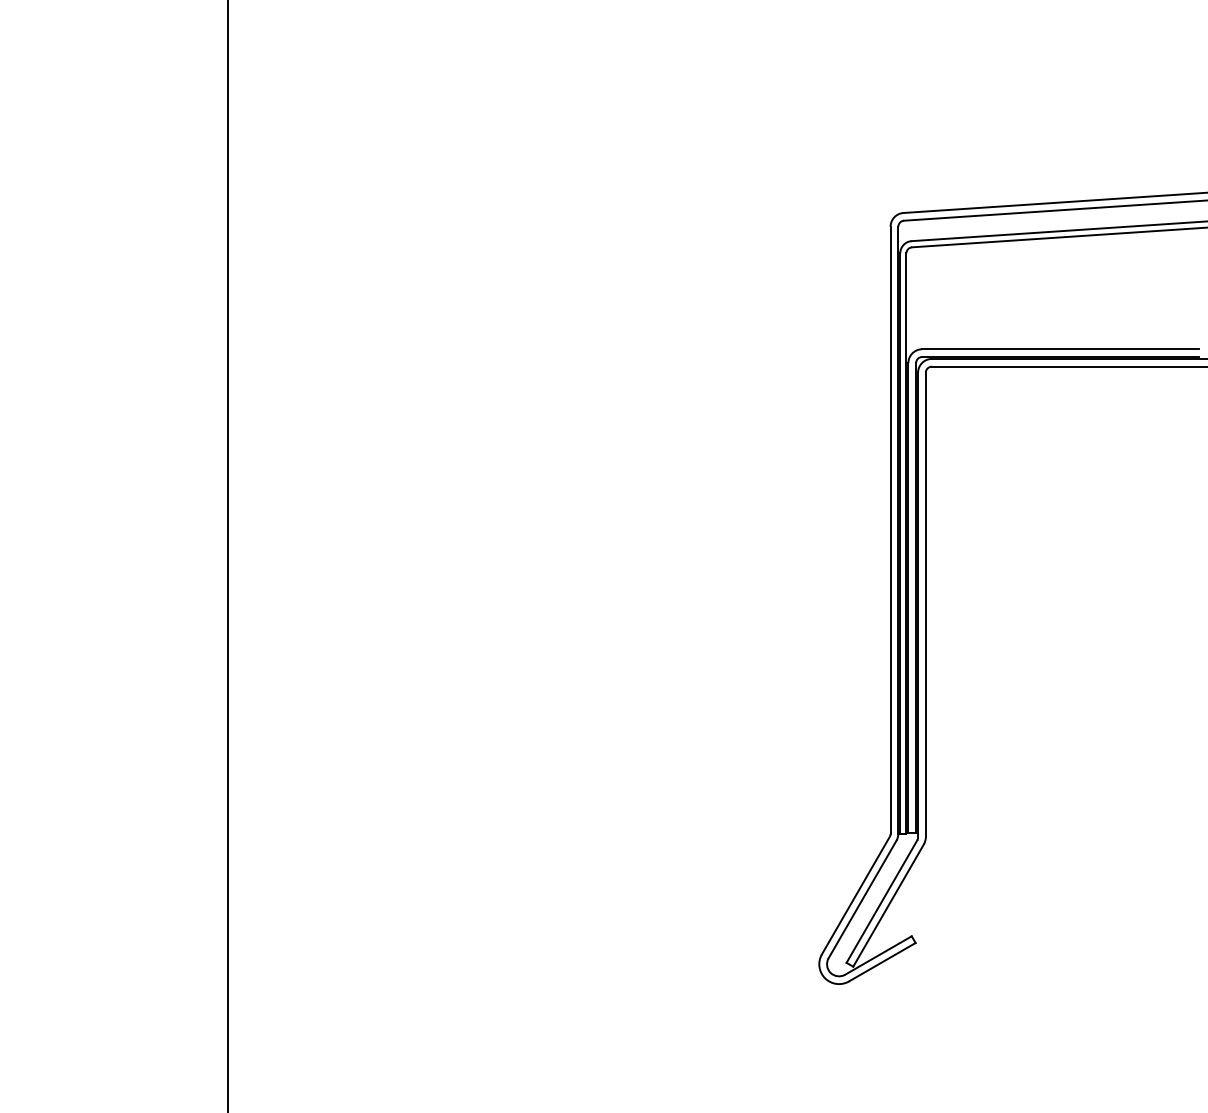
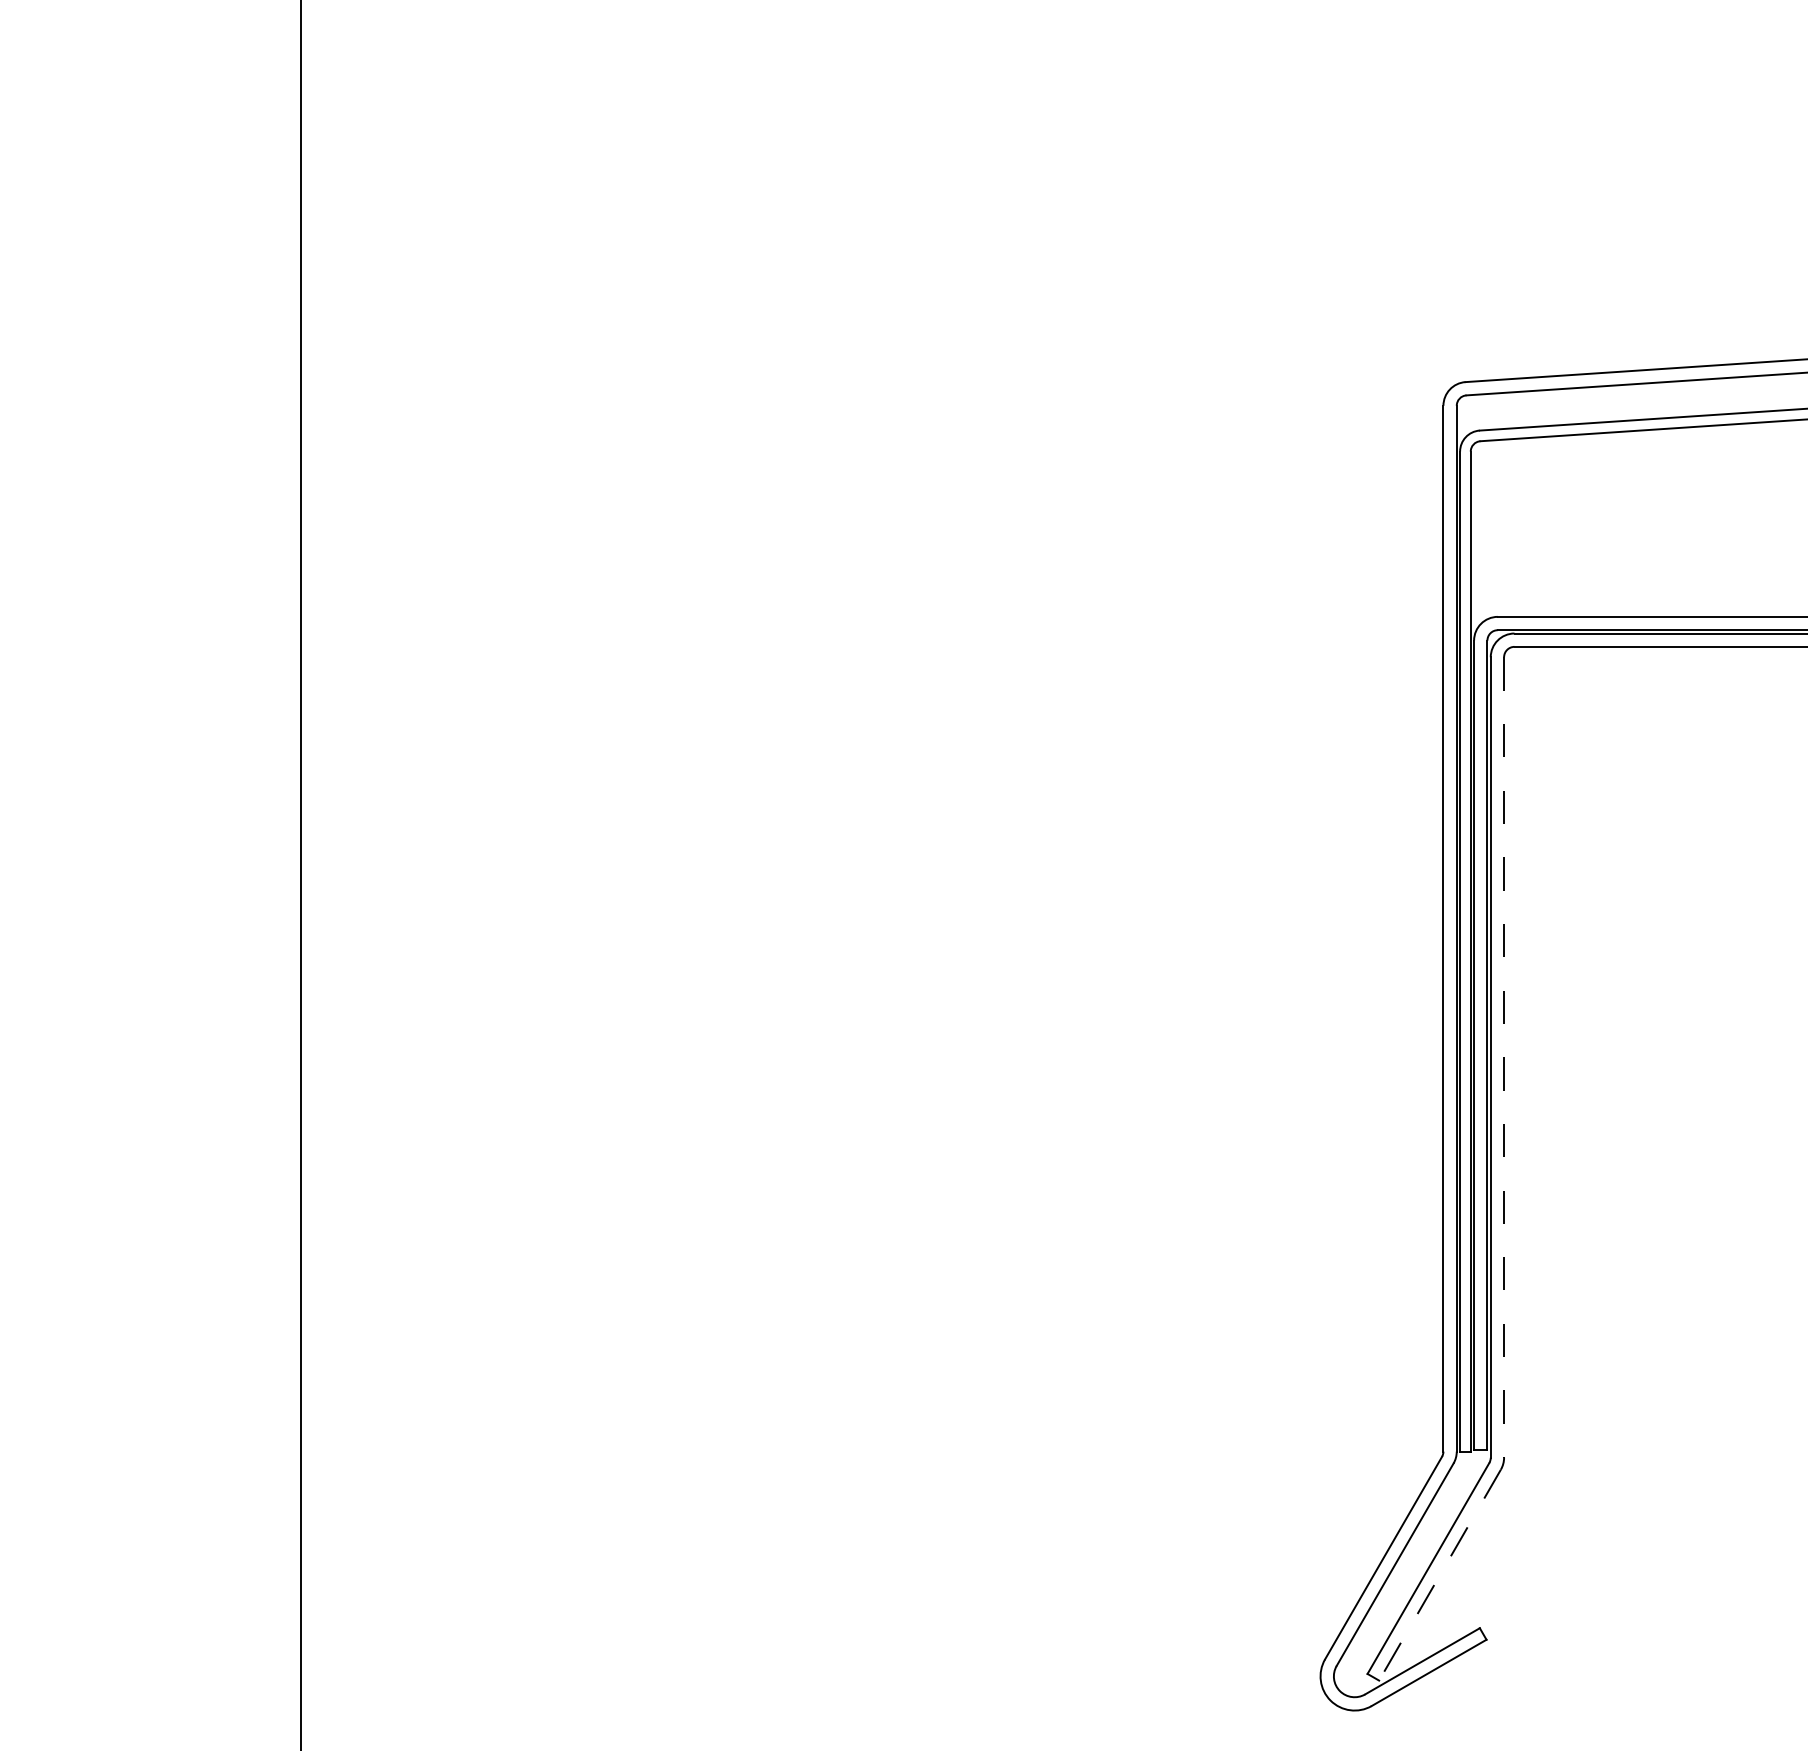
line: (925, 605) -> (1503, 1058), solid -> dashed
line: (888, 905) -> (1439, 1575), solid -> dashed

